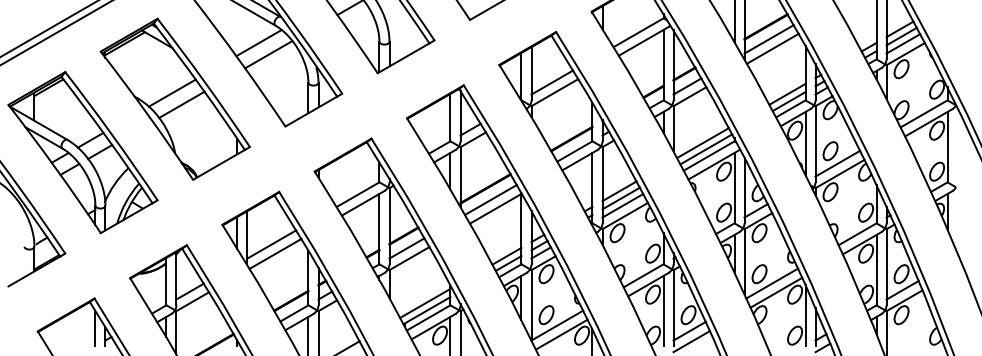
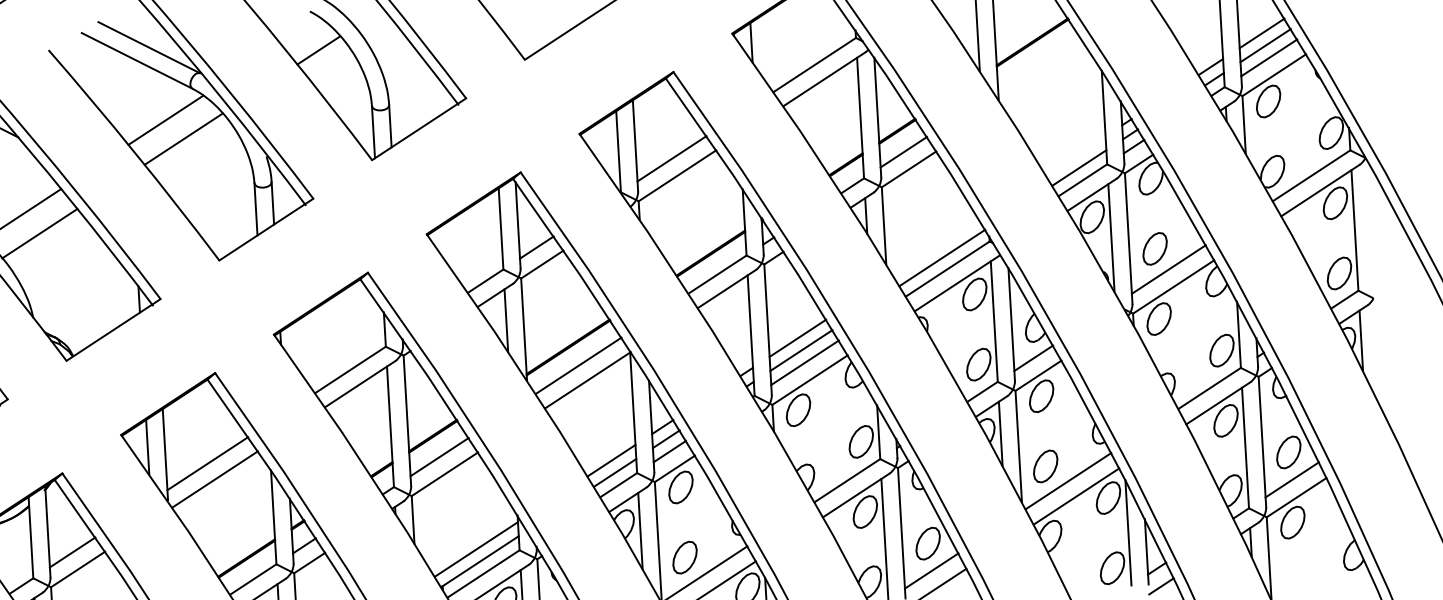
line: (768, 39) -> (1037, 63), removed
line: (772, 48) -> (1045, 78), removed
line: (787, 93) -> (1075, 154), removed
line: (703, 143) -> (936, 248), removed

